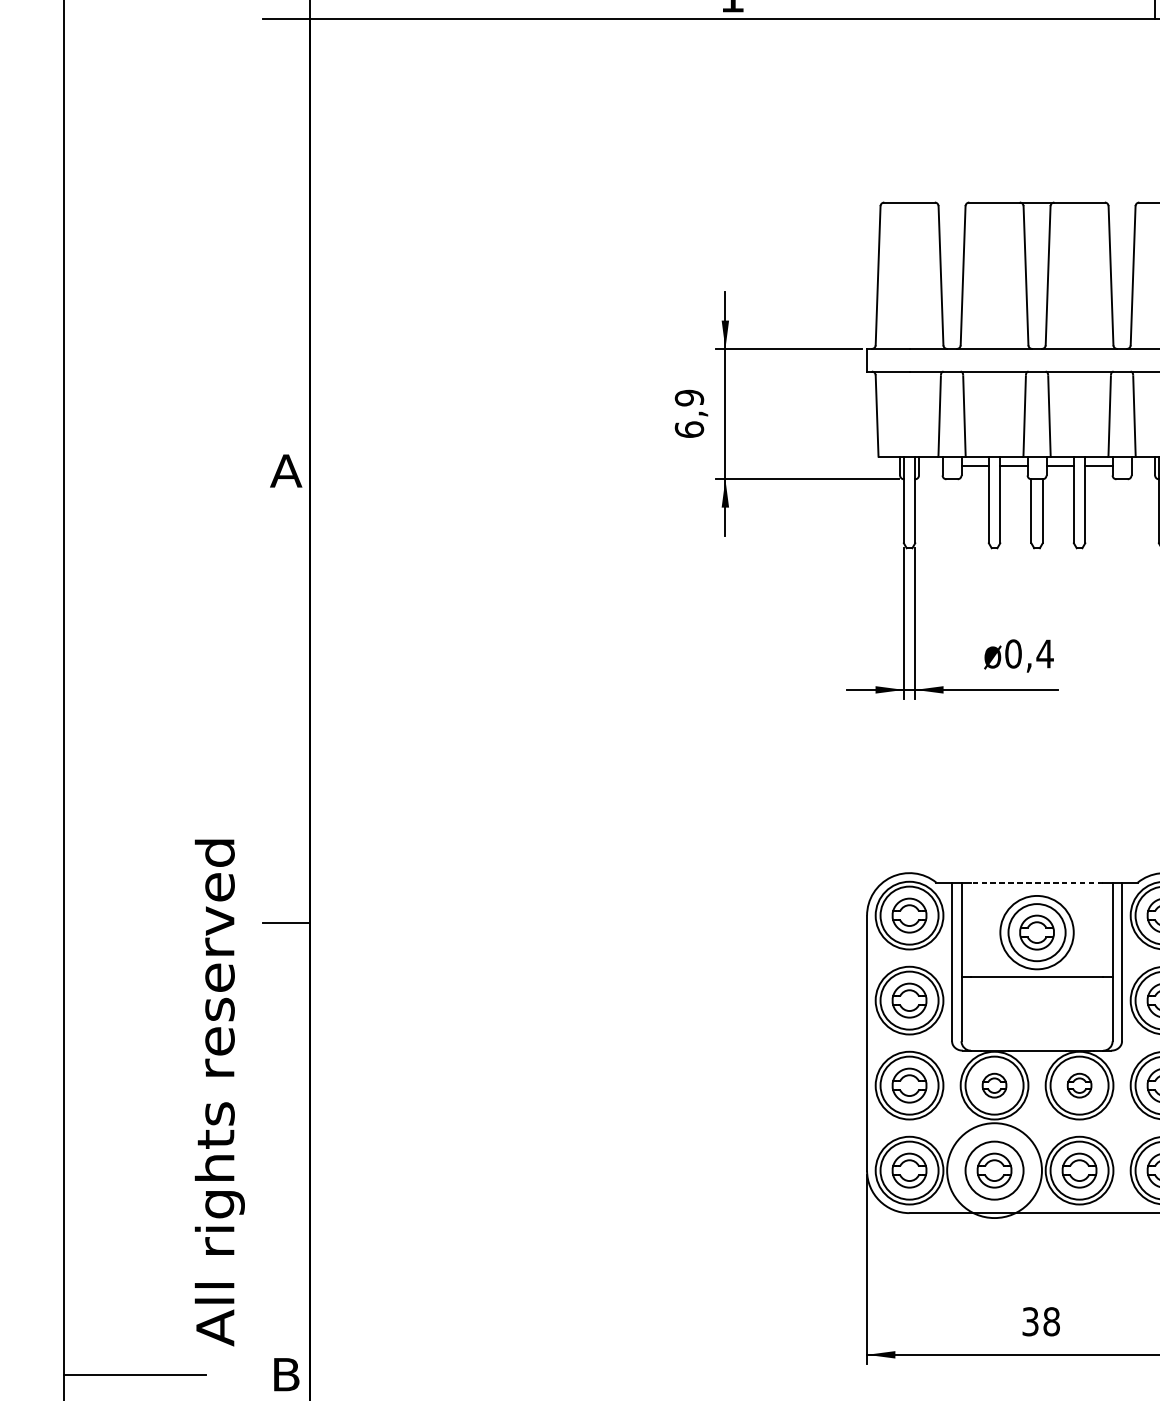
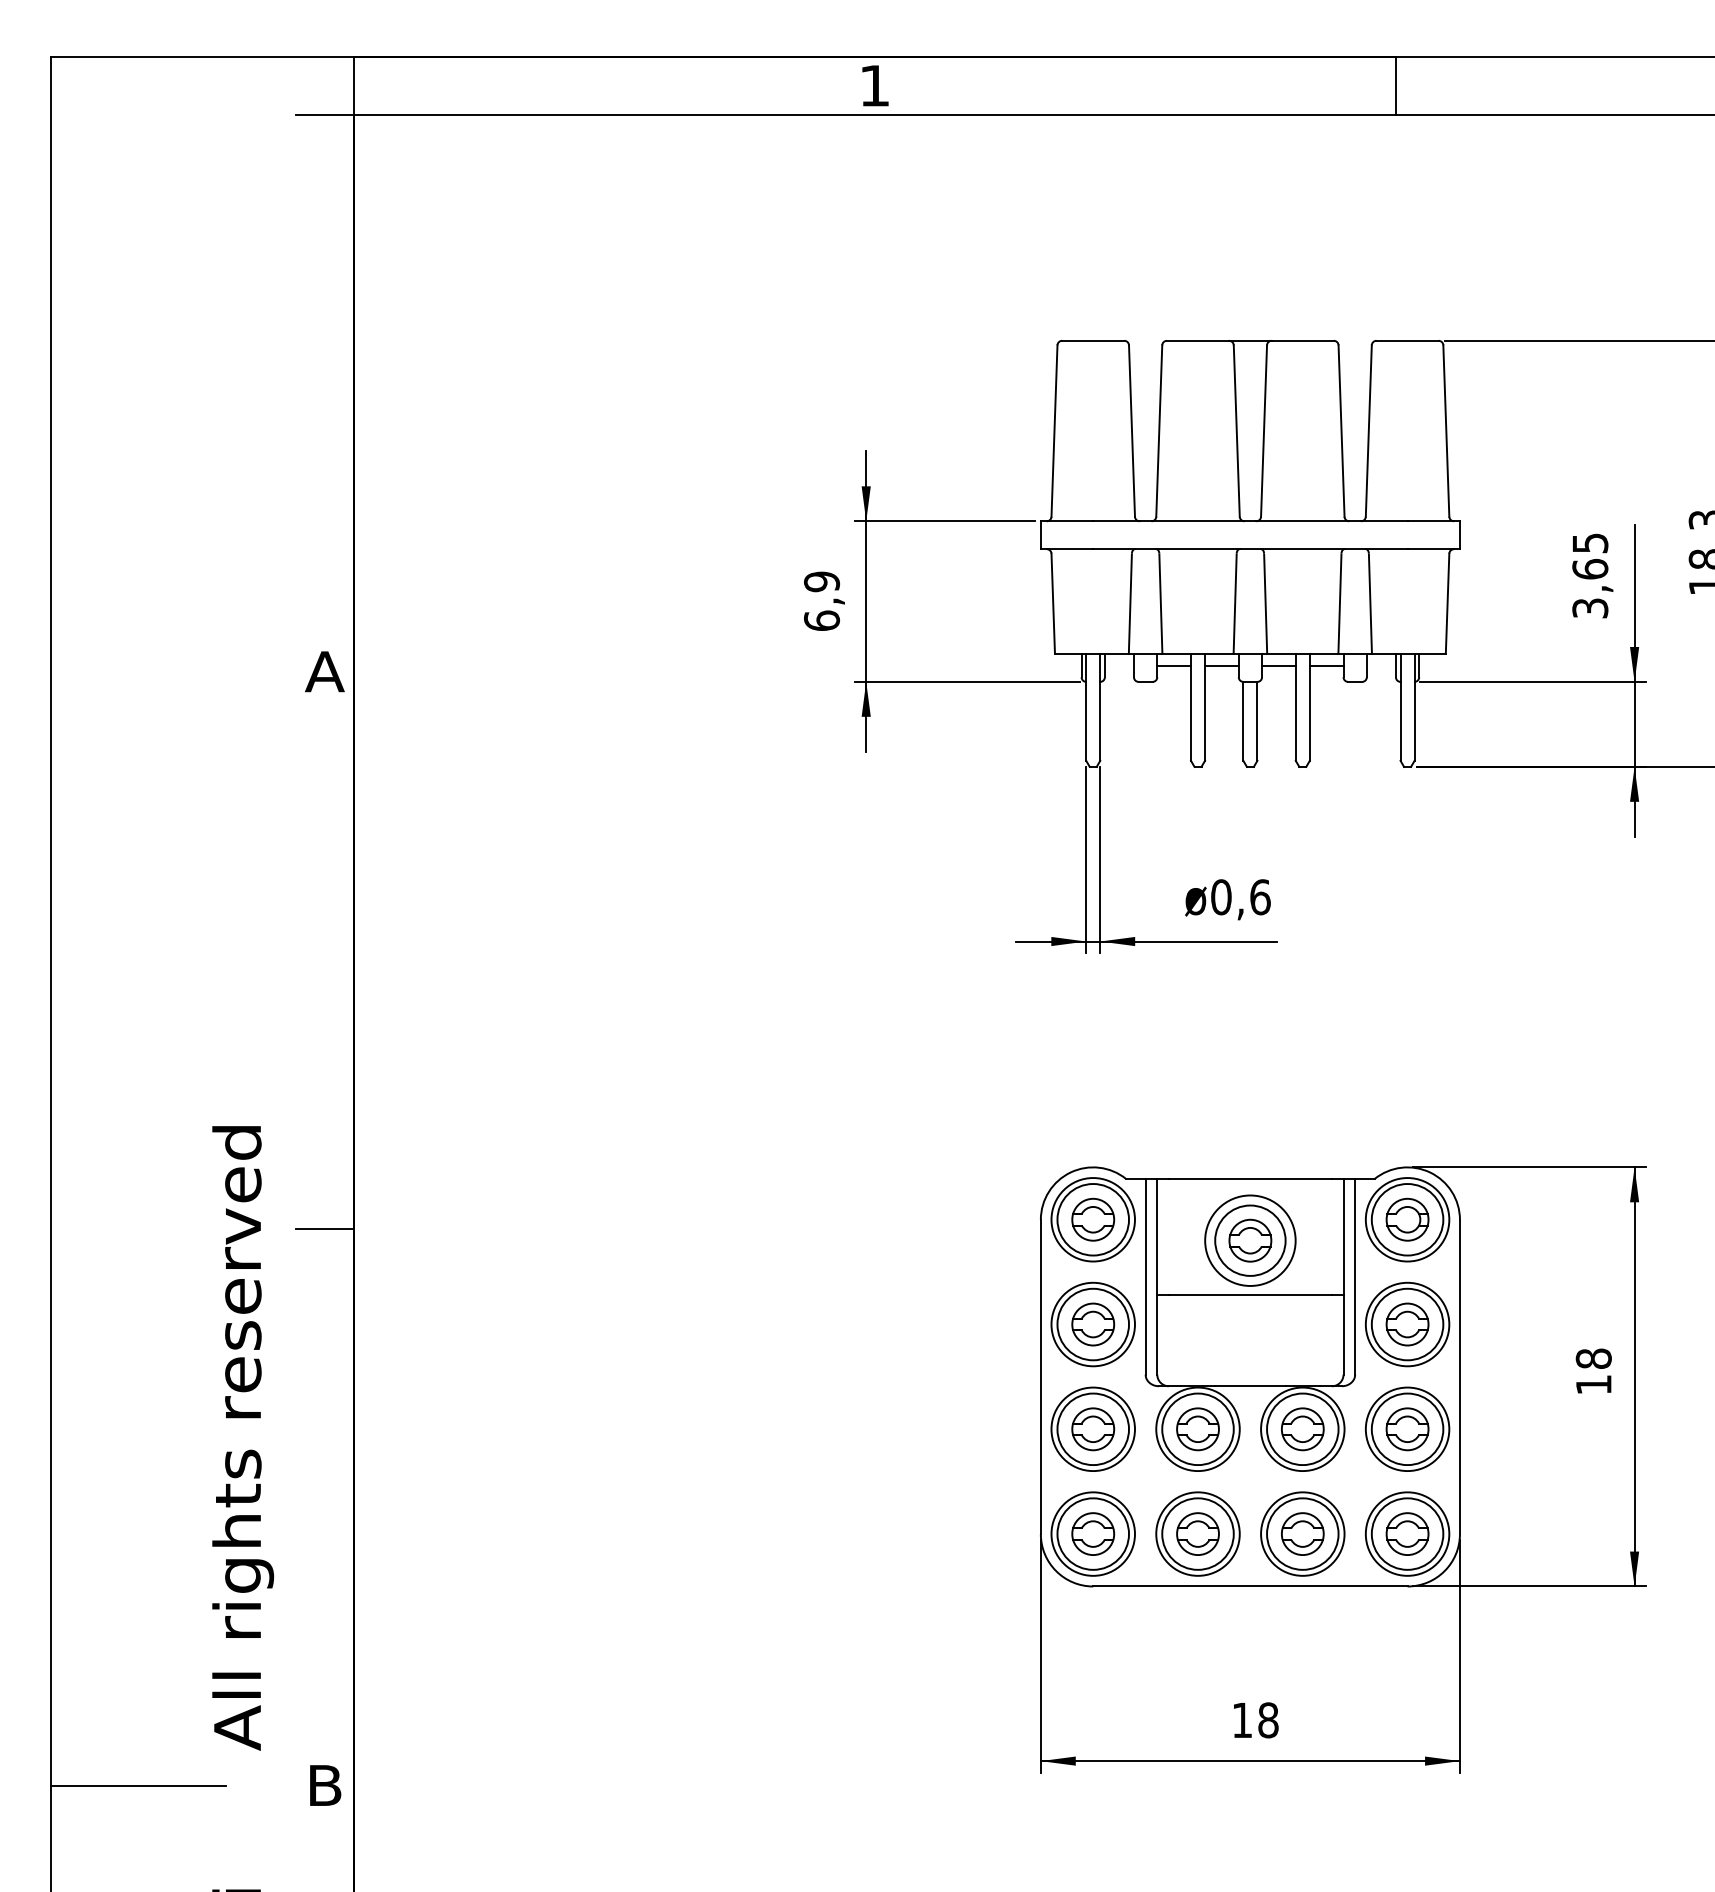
text: (1045, 654) -> (1260, 897), 0,4 -> 0,6
line: (1036, 882) -> (1249, 1179), dashed -> solid
part: (994, 1085) -> (1197, 1429), size x1.43
part: (1079, 1085) -> (1302, 1429), size x1.43
circle: (994, 1170) -> (1197, 1533), size x0.71
text: (1030, 1321) -> (1242, 1720), 38 -> 18

